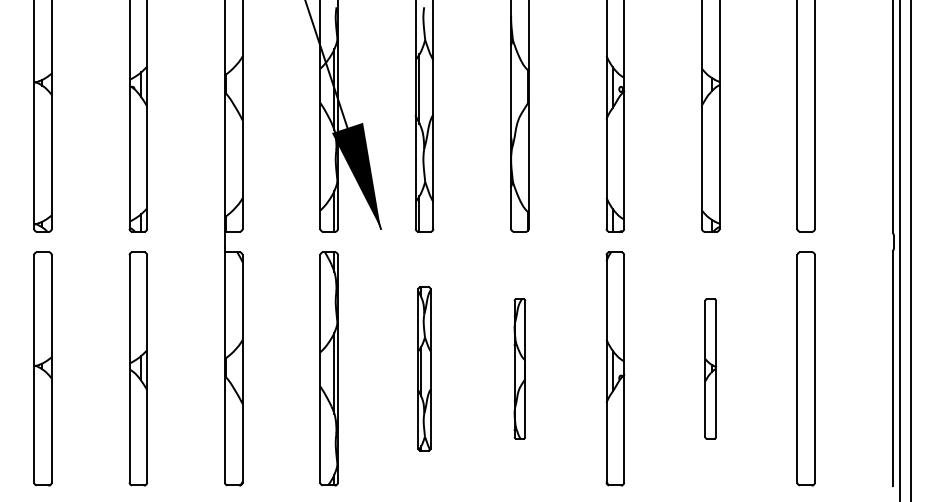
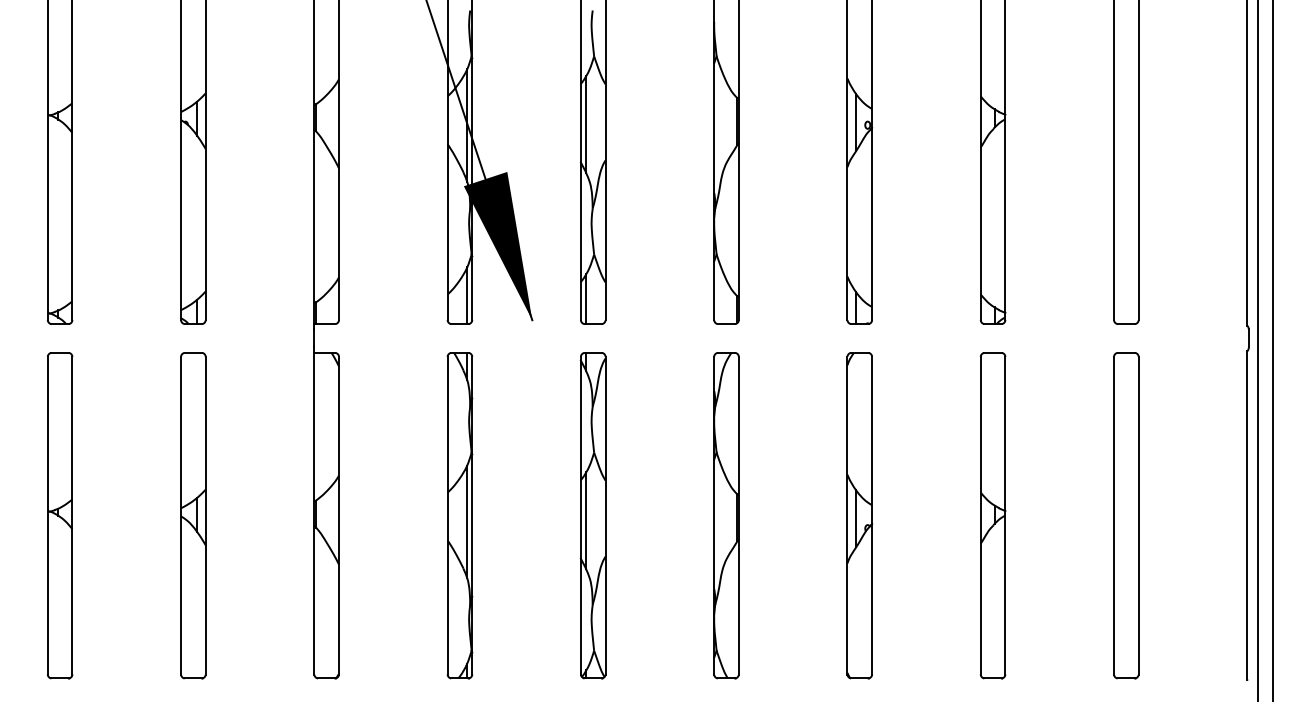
part: (424, 368) -> (592, 515), size x1.43
part: (519, 368) -> (726, 515), size x1.67
part: (710, 368) -> (992, 515), size x1.67

